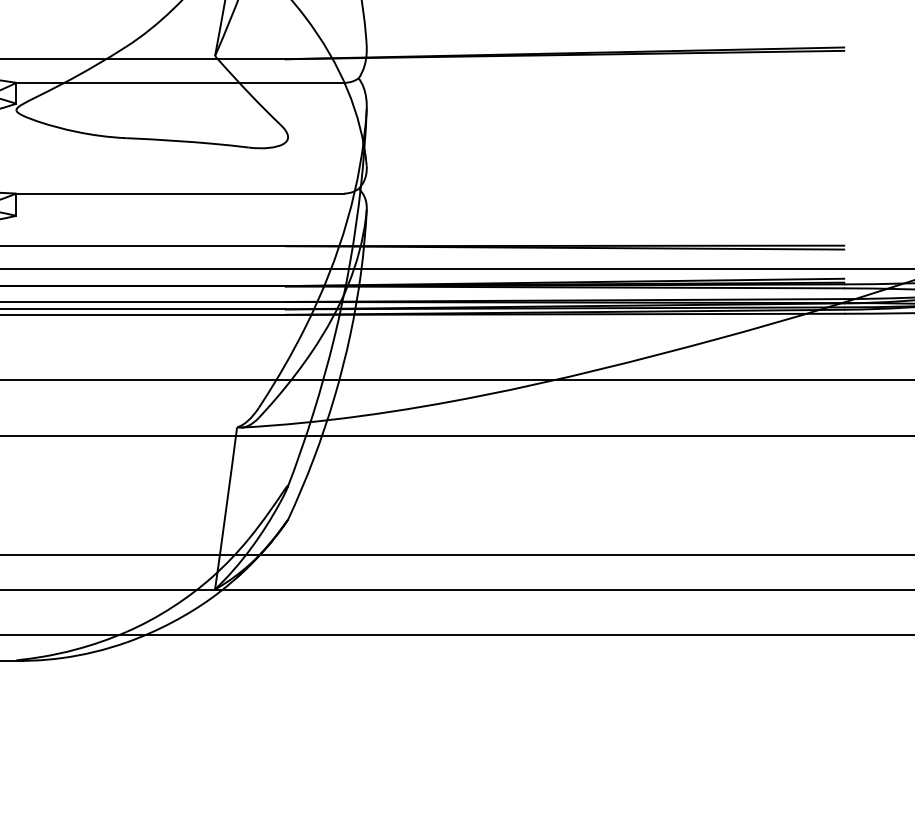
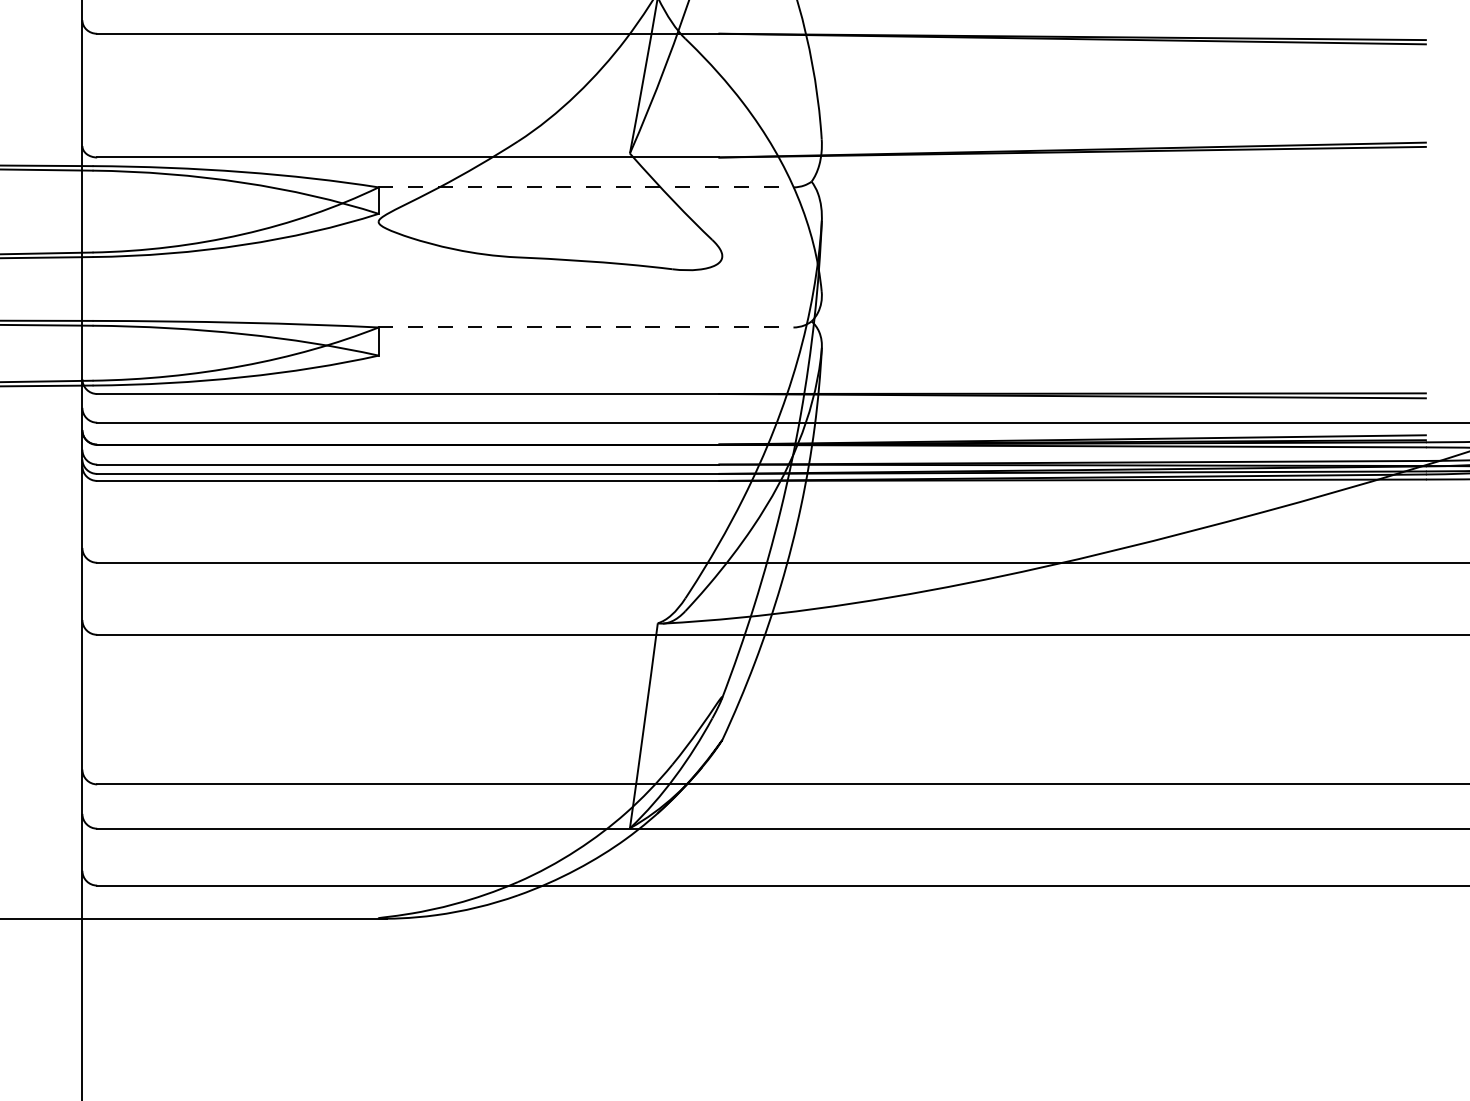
line: (180, 82) -> (586, 187), solid -> dashed
line: (180, 193) -> (586, 327), solid -> dashed

